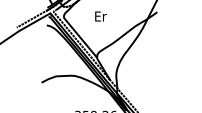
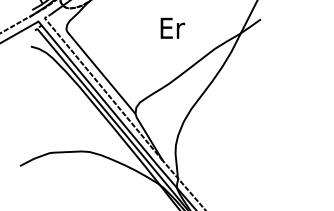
text: (100, 16) -> (171, 28), moved

